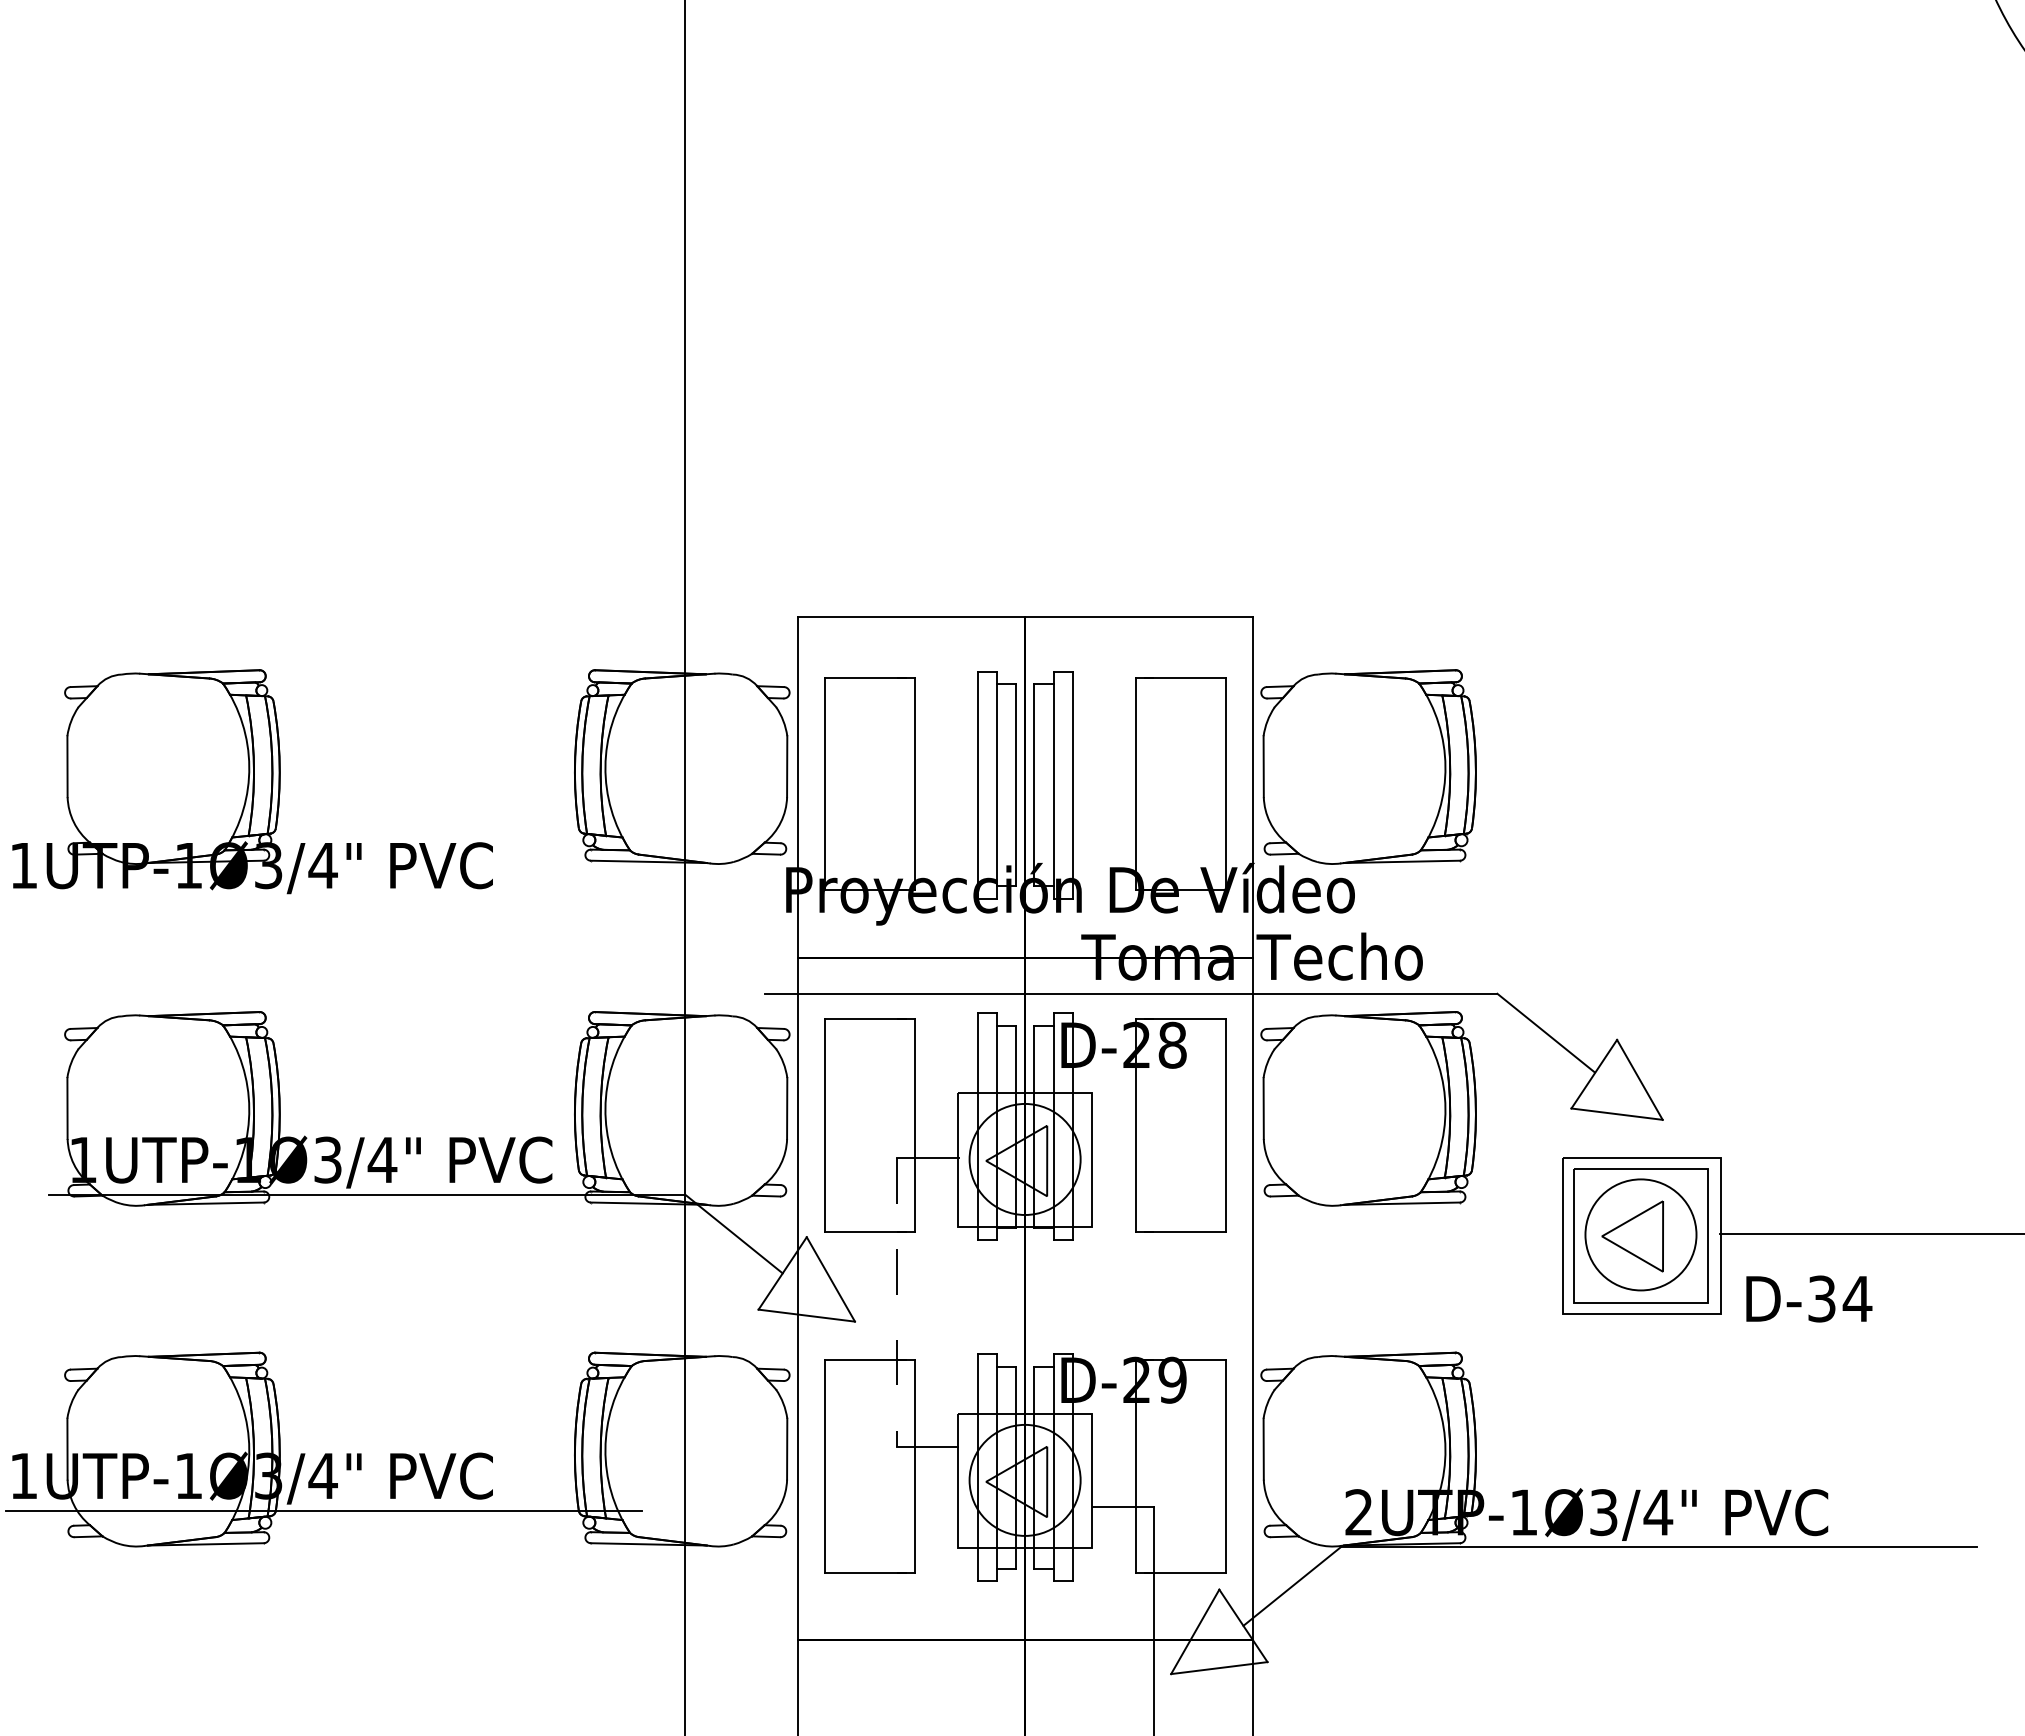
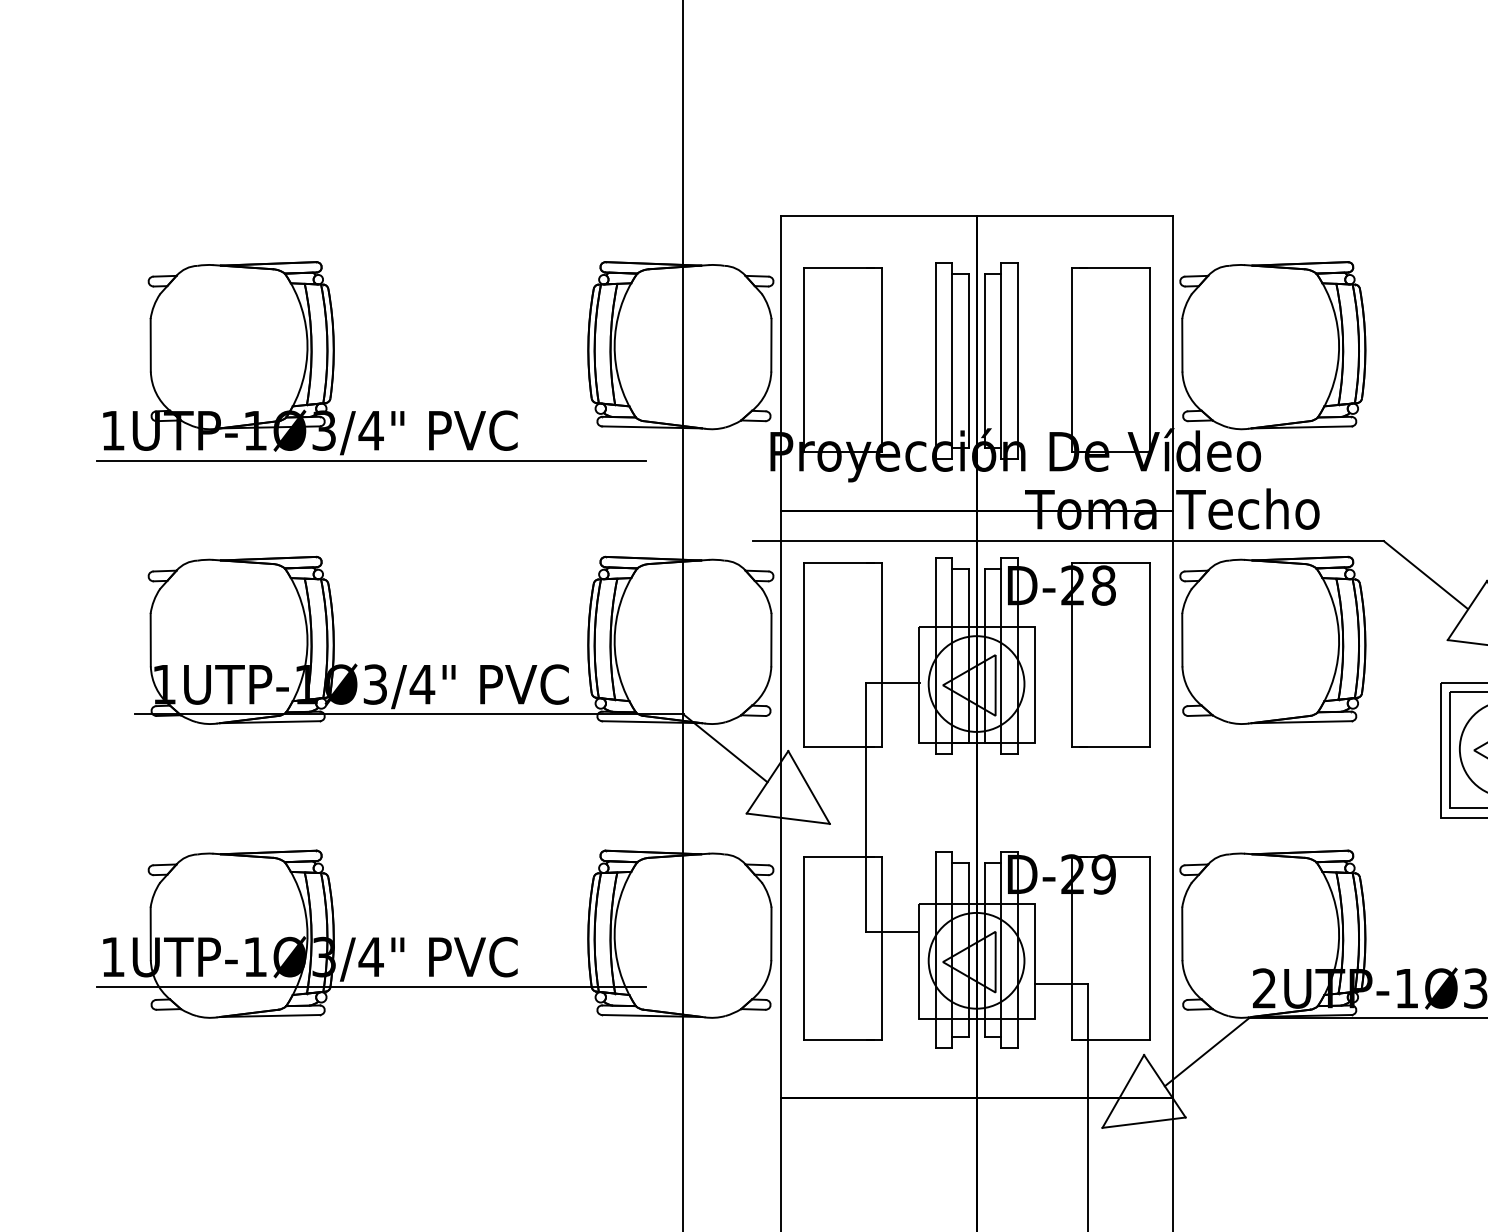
line: (323, 900) -> (371, 460), added
line: (896, 1303) -> (865, 808), dashed -> solid

